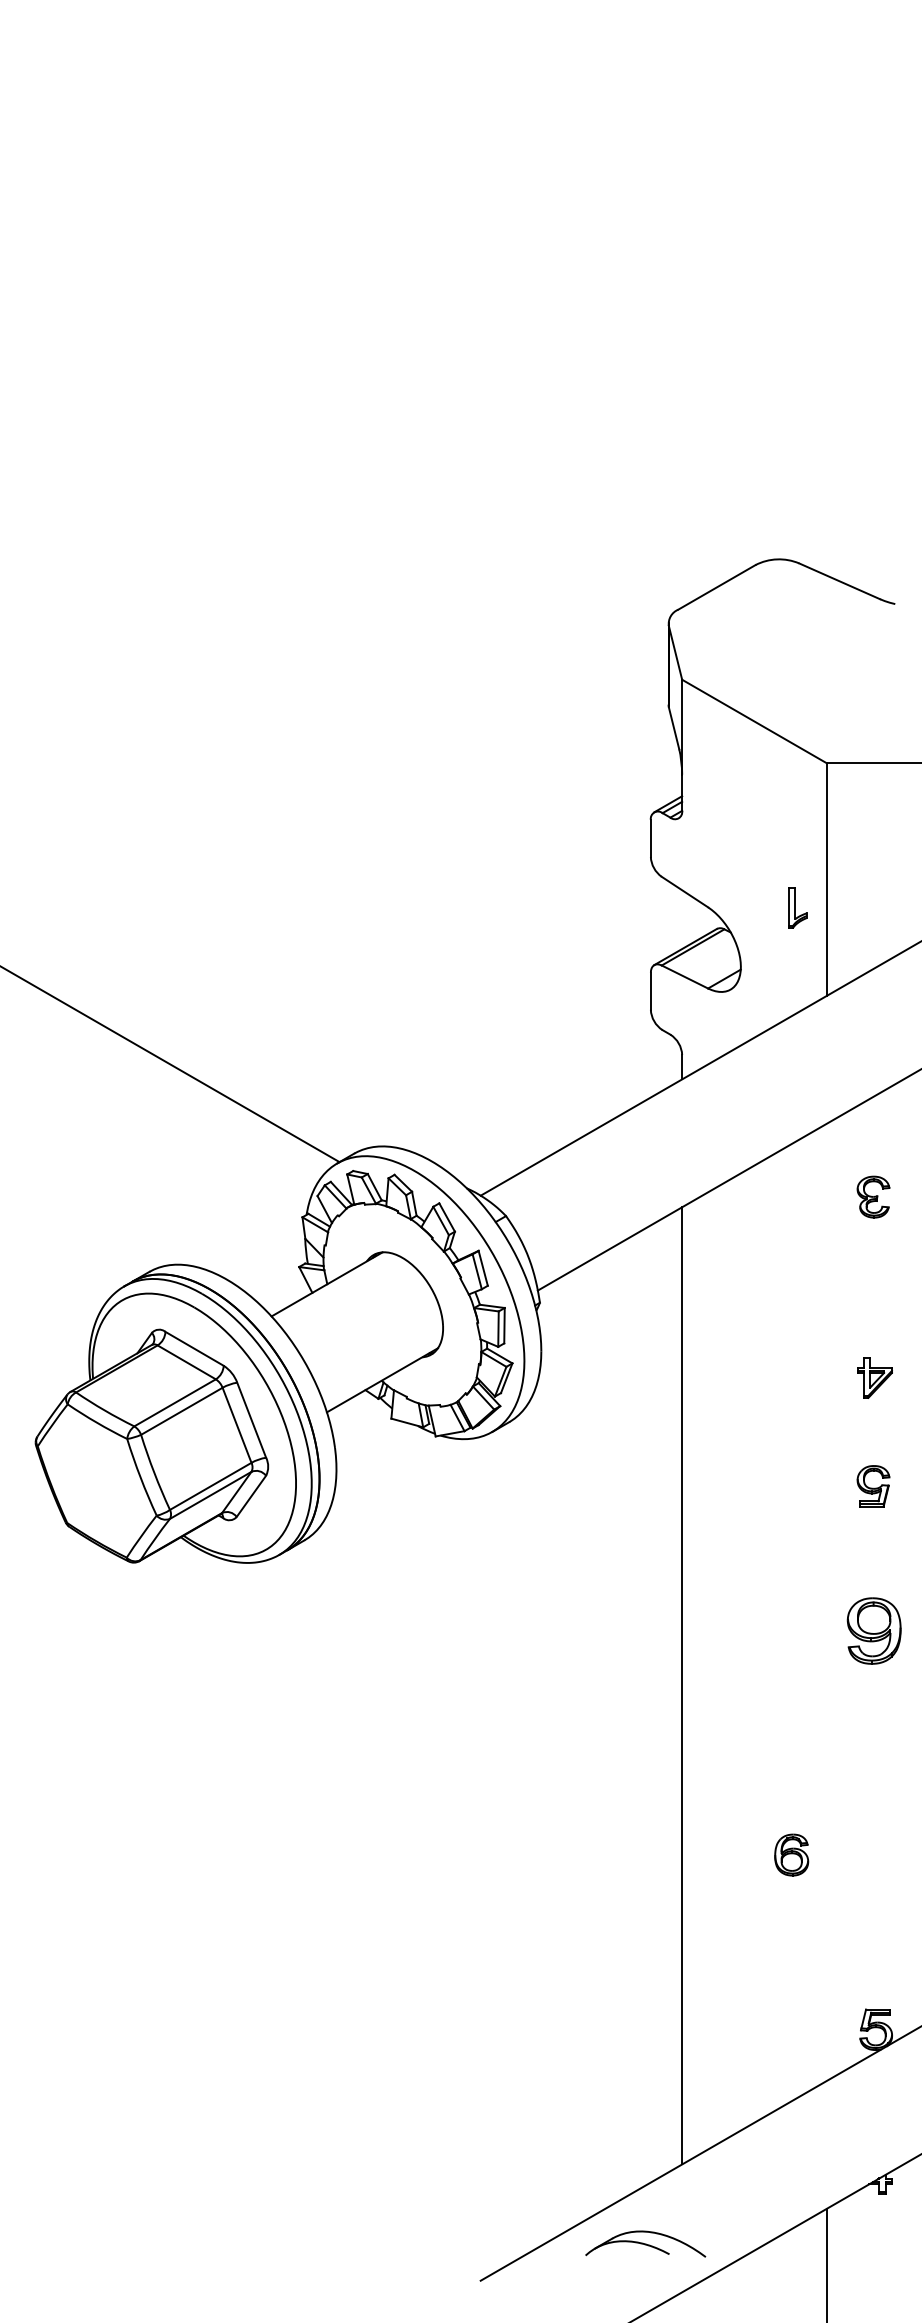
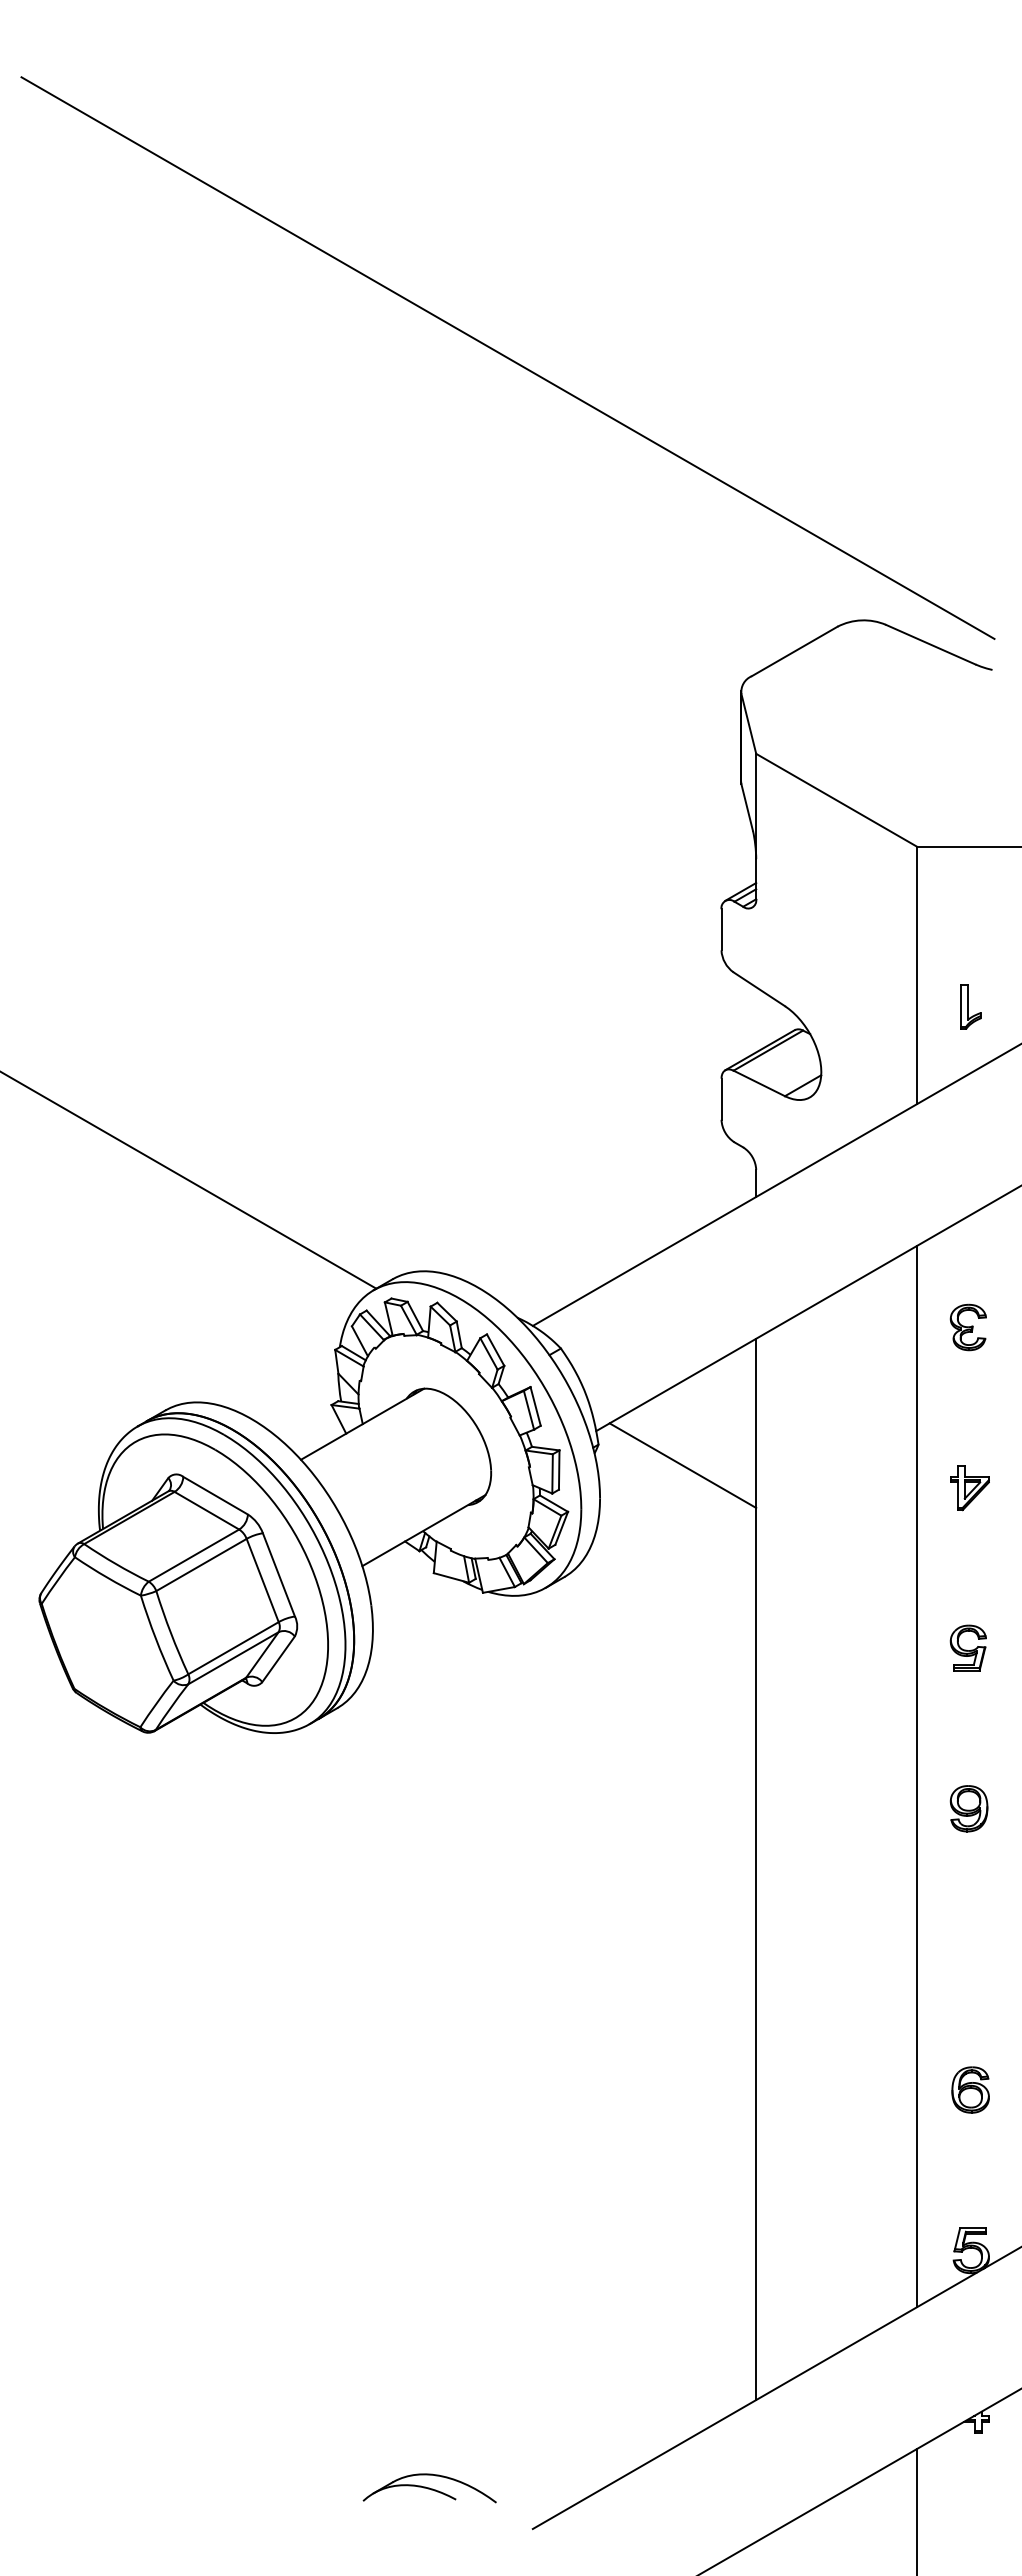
line: (457, 322) -> (507, 357), added
part: (796, 907) -> (970, 1006), moved
line: (615, 1321) -> (682, 1465), added
part: (874, 1378) -> (969, 1488), moved
line: (826, 1602) -> (916, 1776), added
part: (873, 1630) -> (968, 1808), size x0.62
part: (791, 1854) -> (970, 2089), moved
part: (645, 2244) -> (429, 2488), moved

